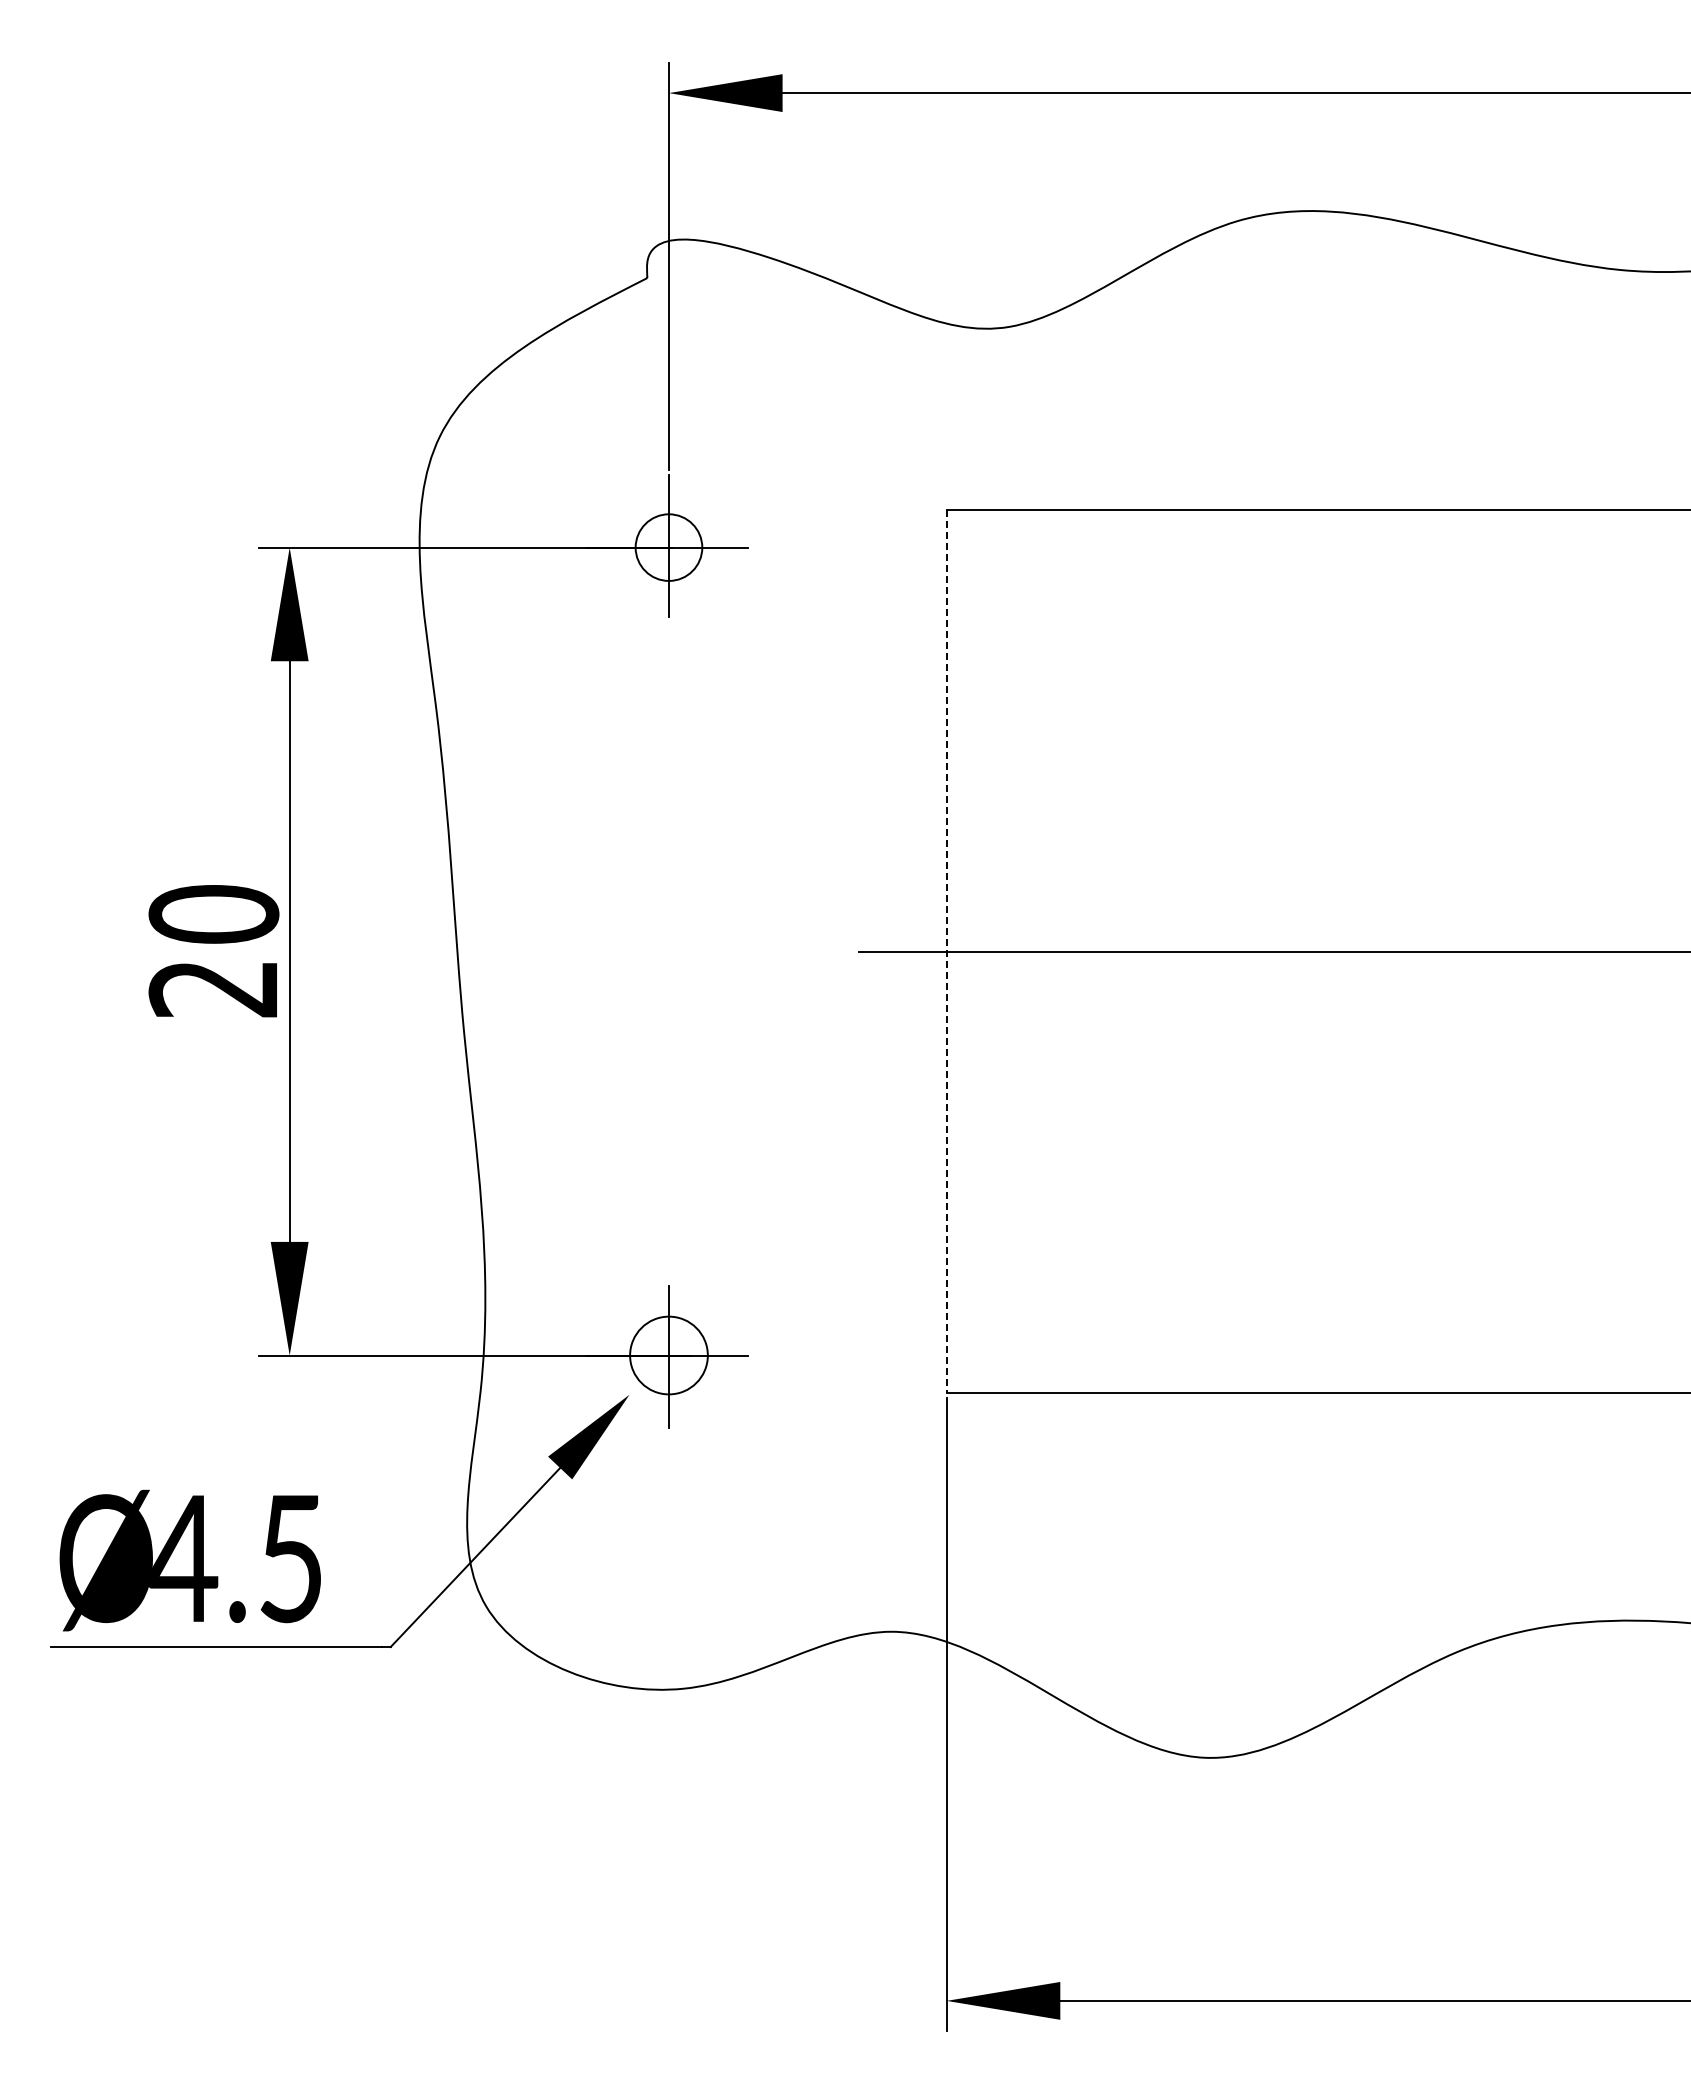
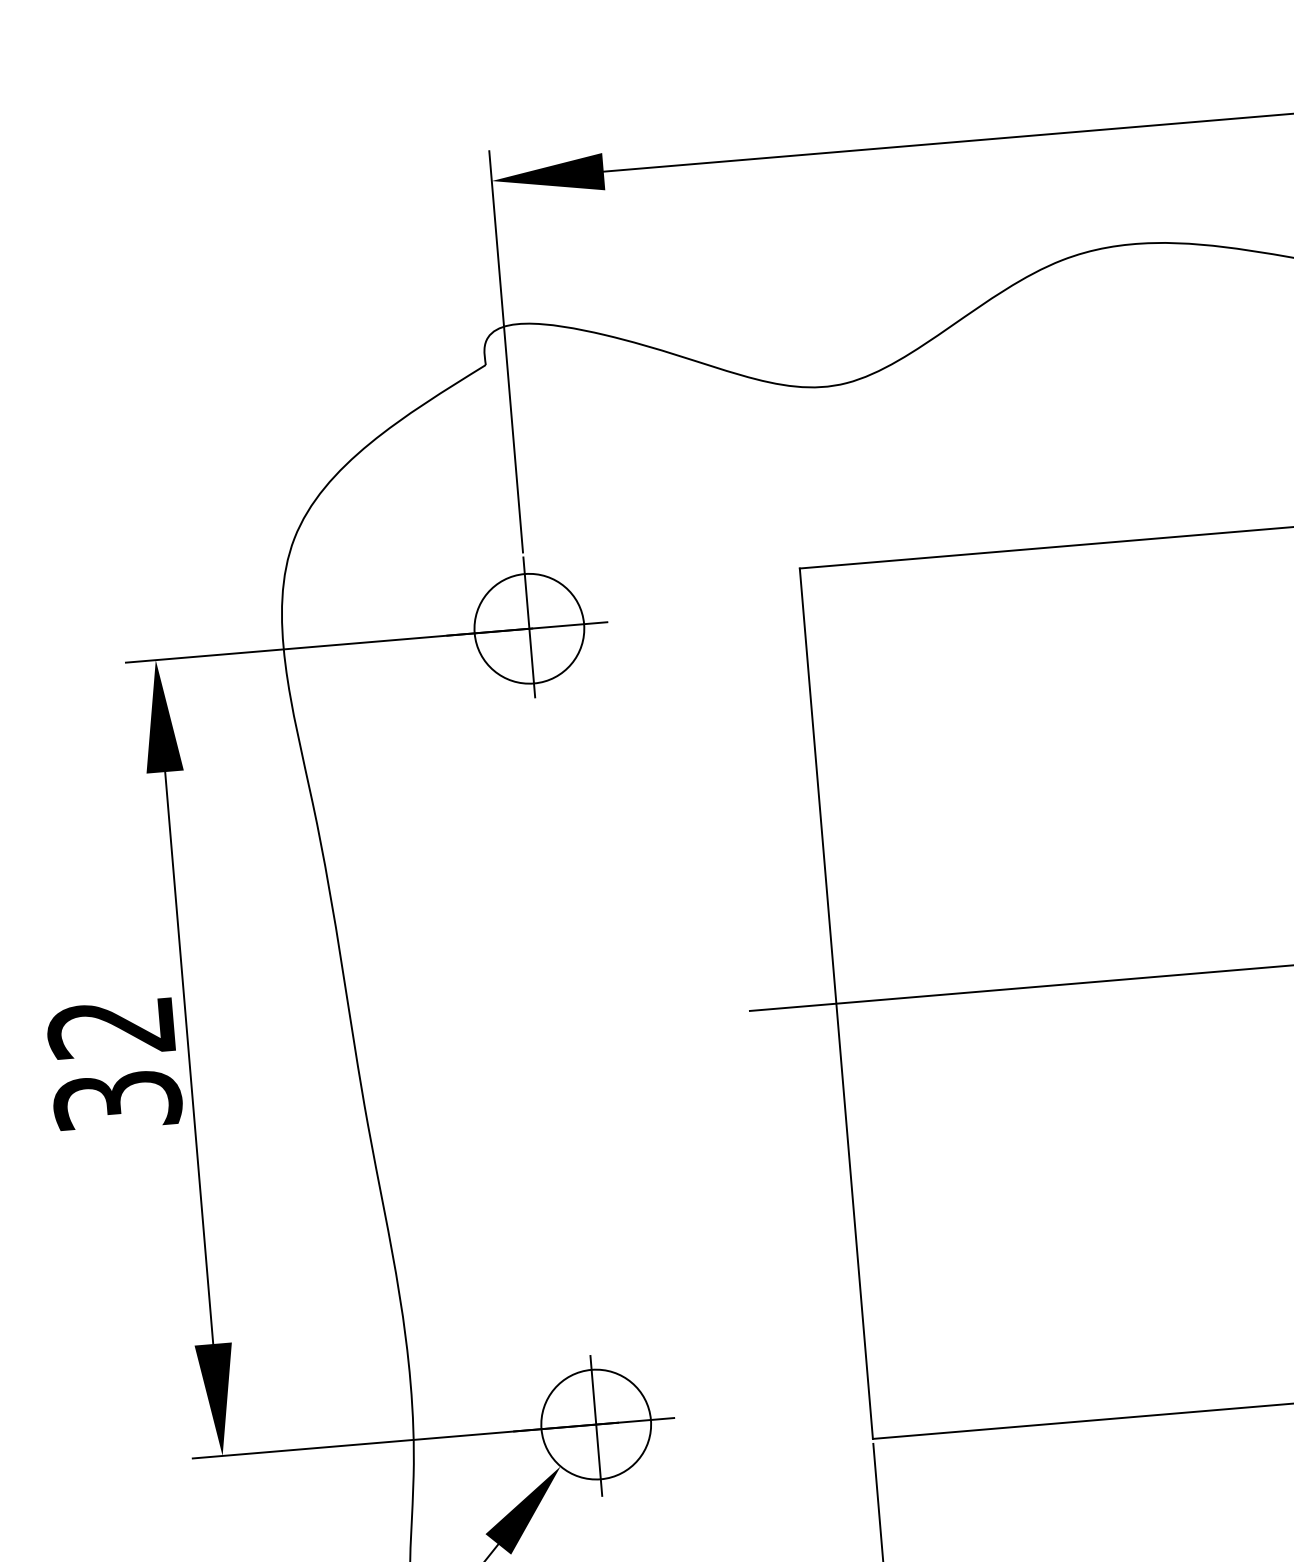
circle: (668, 547) -> (528, 628), size x1.67
text: (213, 951) -> (114, 1064), 20 -> 32
line: (946, 951) -> (836, 1003), dashed -> solid
circle: (668, 1355) -> (595, 1424), size x1.43

